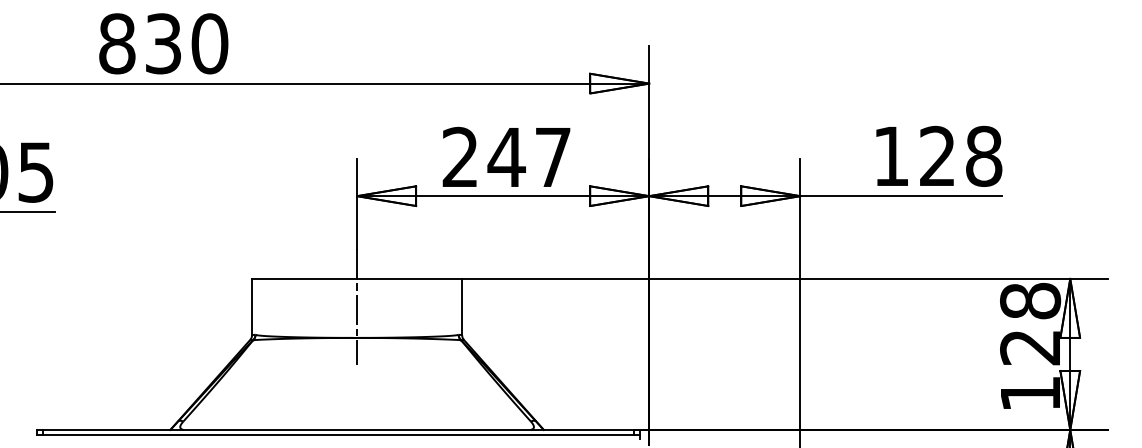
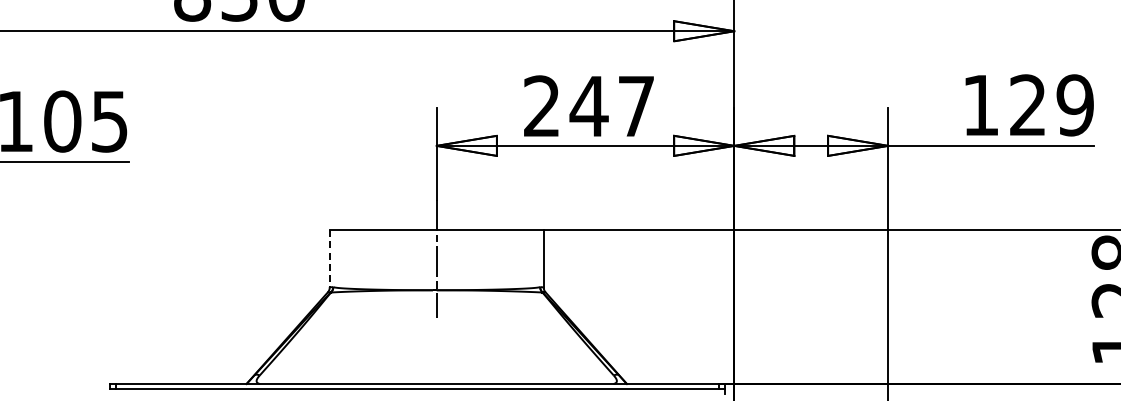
text: (983, 156) -> (1074, 105), 128 -> 129
line: (252, 307) -> (330, 259), solid -> dashed

